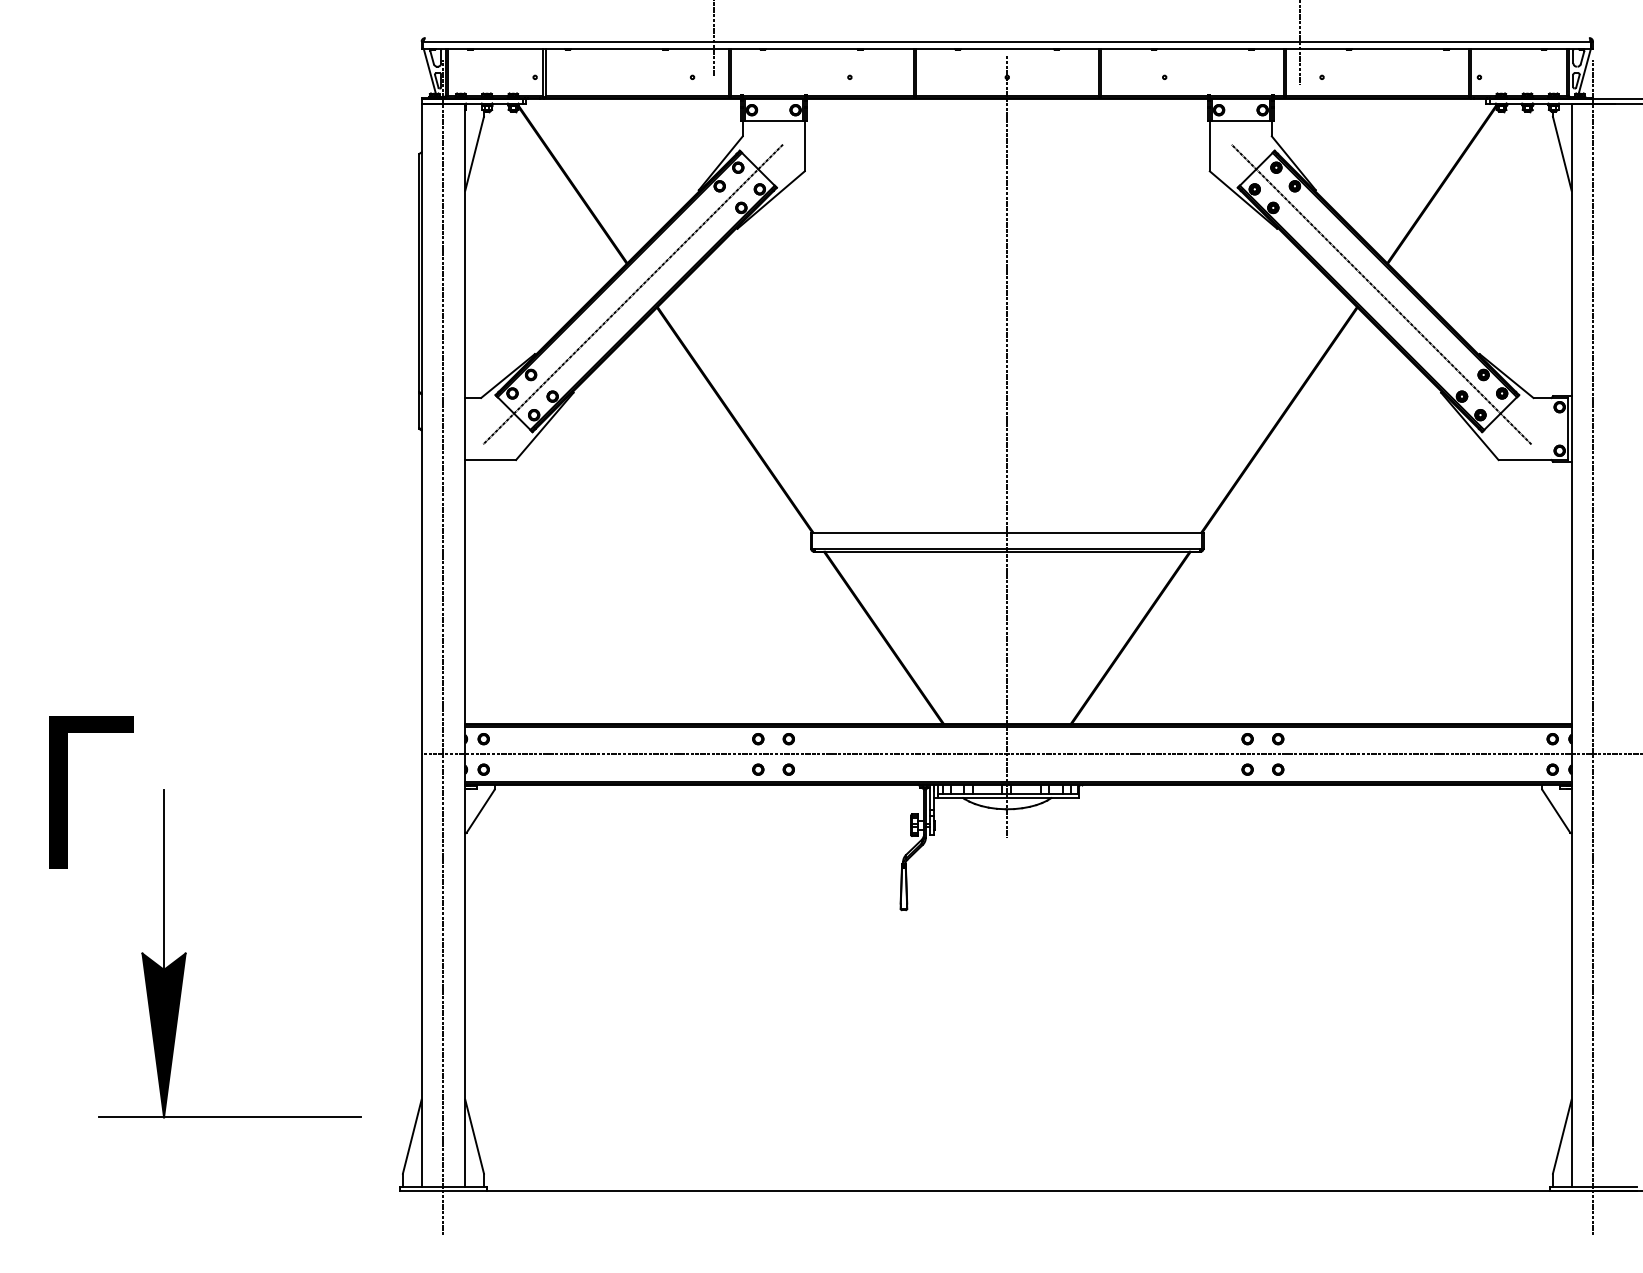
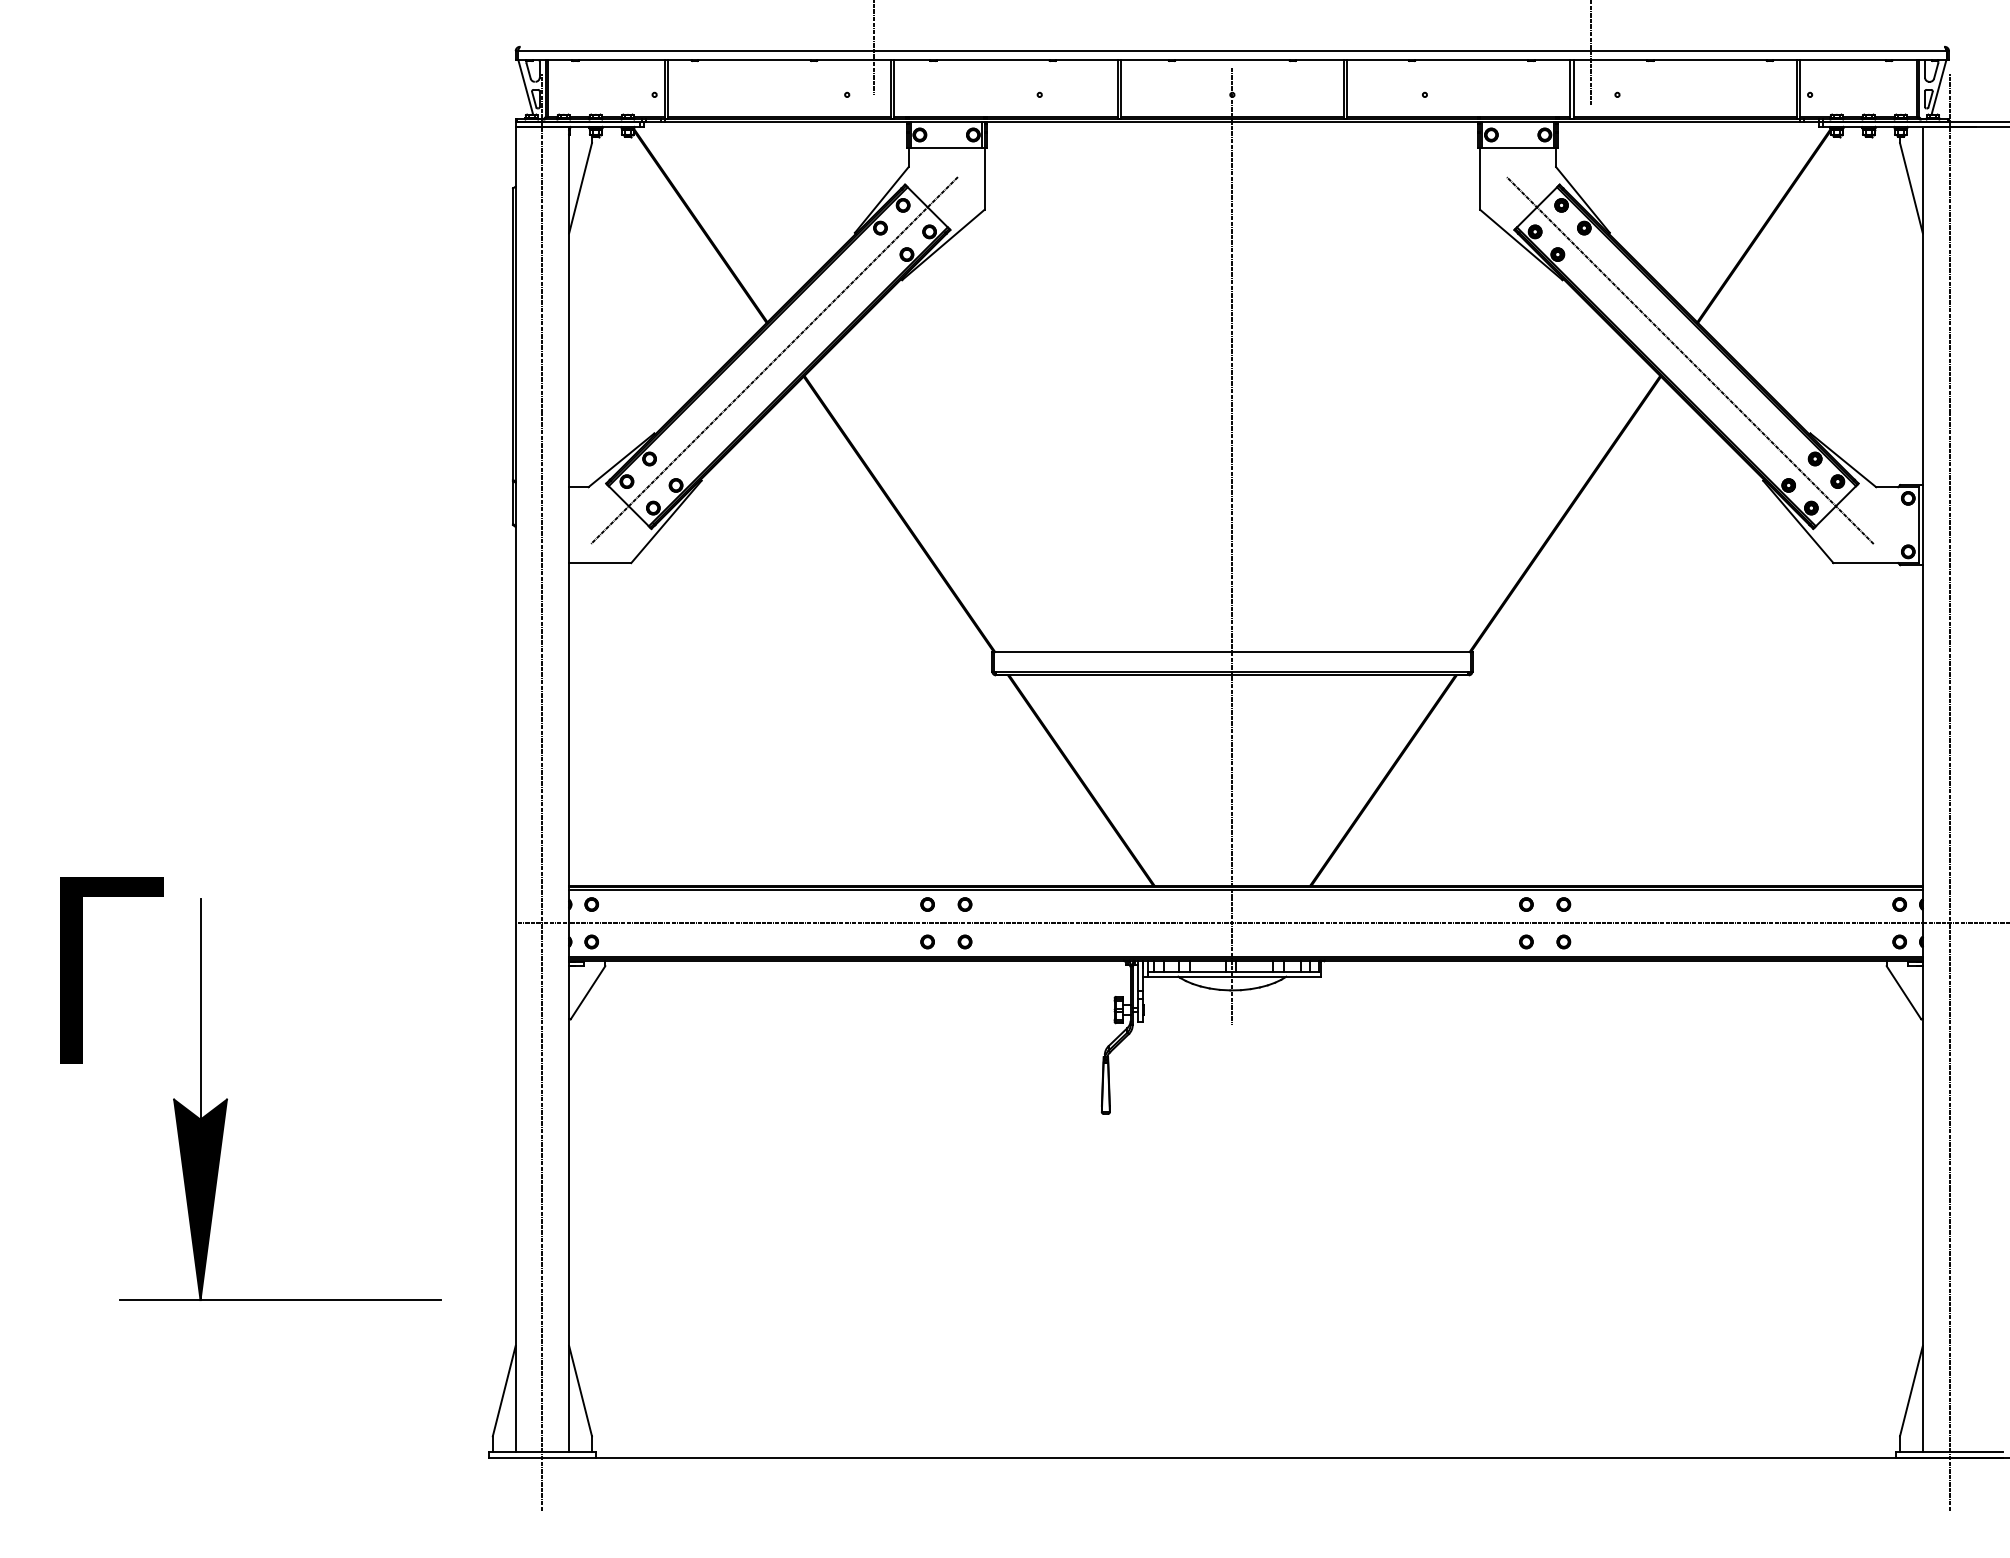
part: (186, 953) -> (228, 1099), moved

